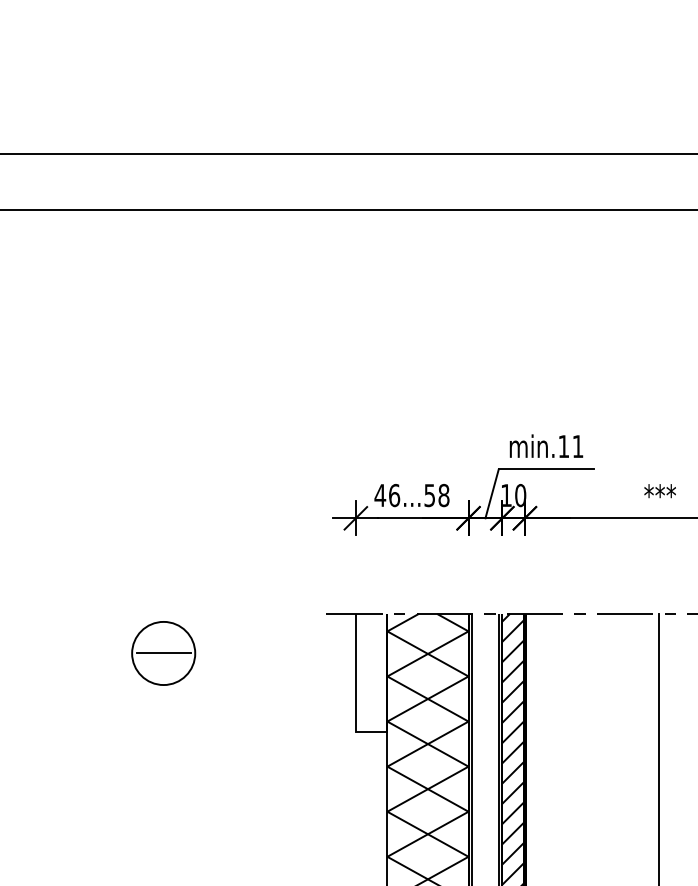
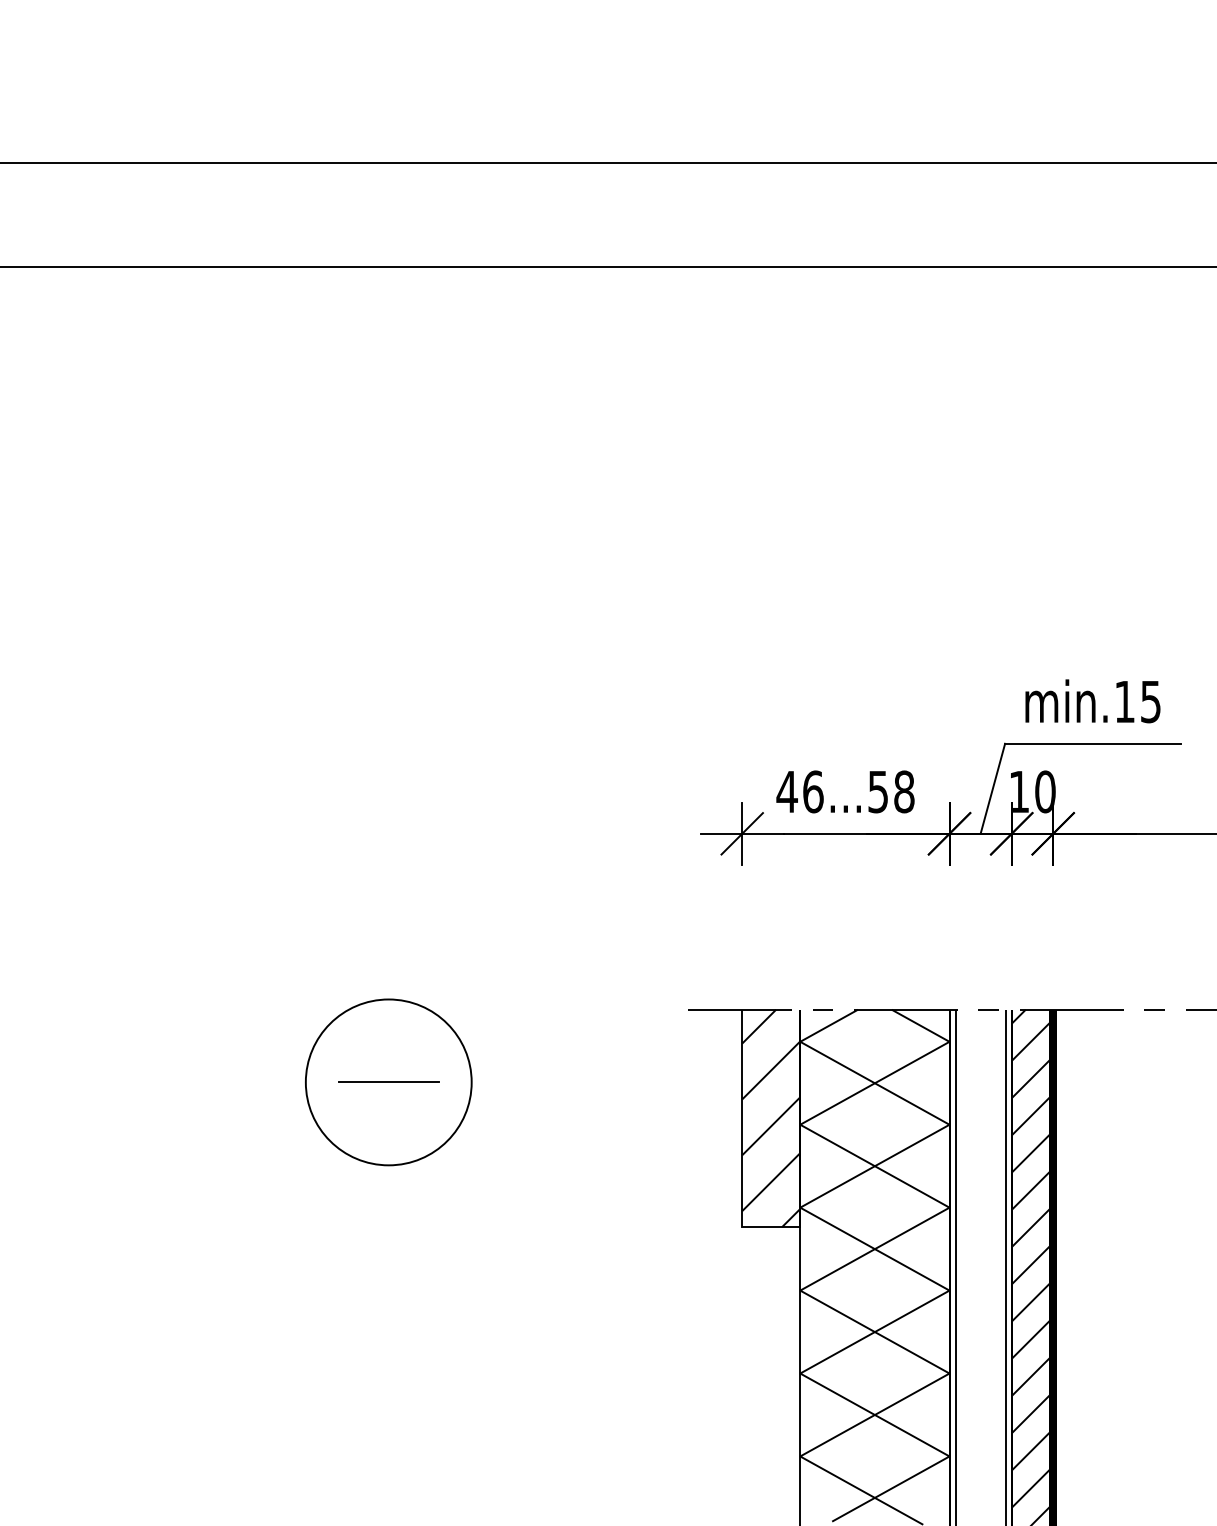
text: (577, 446) -> (1149, 701), min.11 -> min.15
circle: (163, 653) -> (388, 1082), size x1.43
hatch: (371, 672) -> (771, 1117), added

